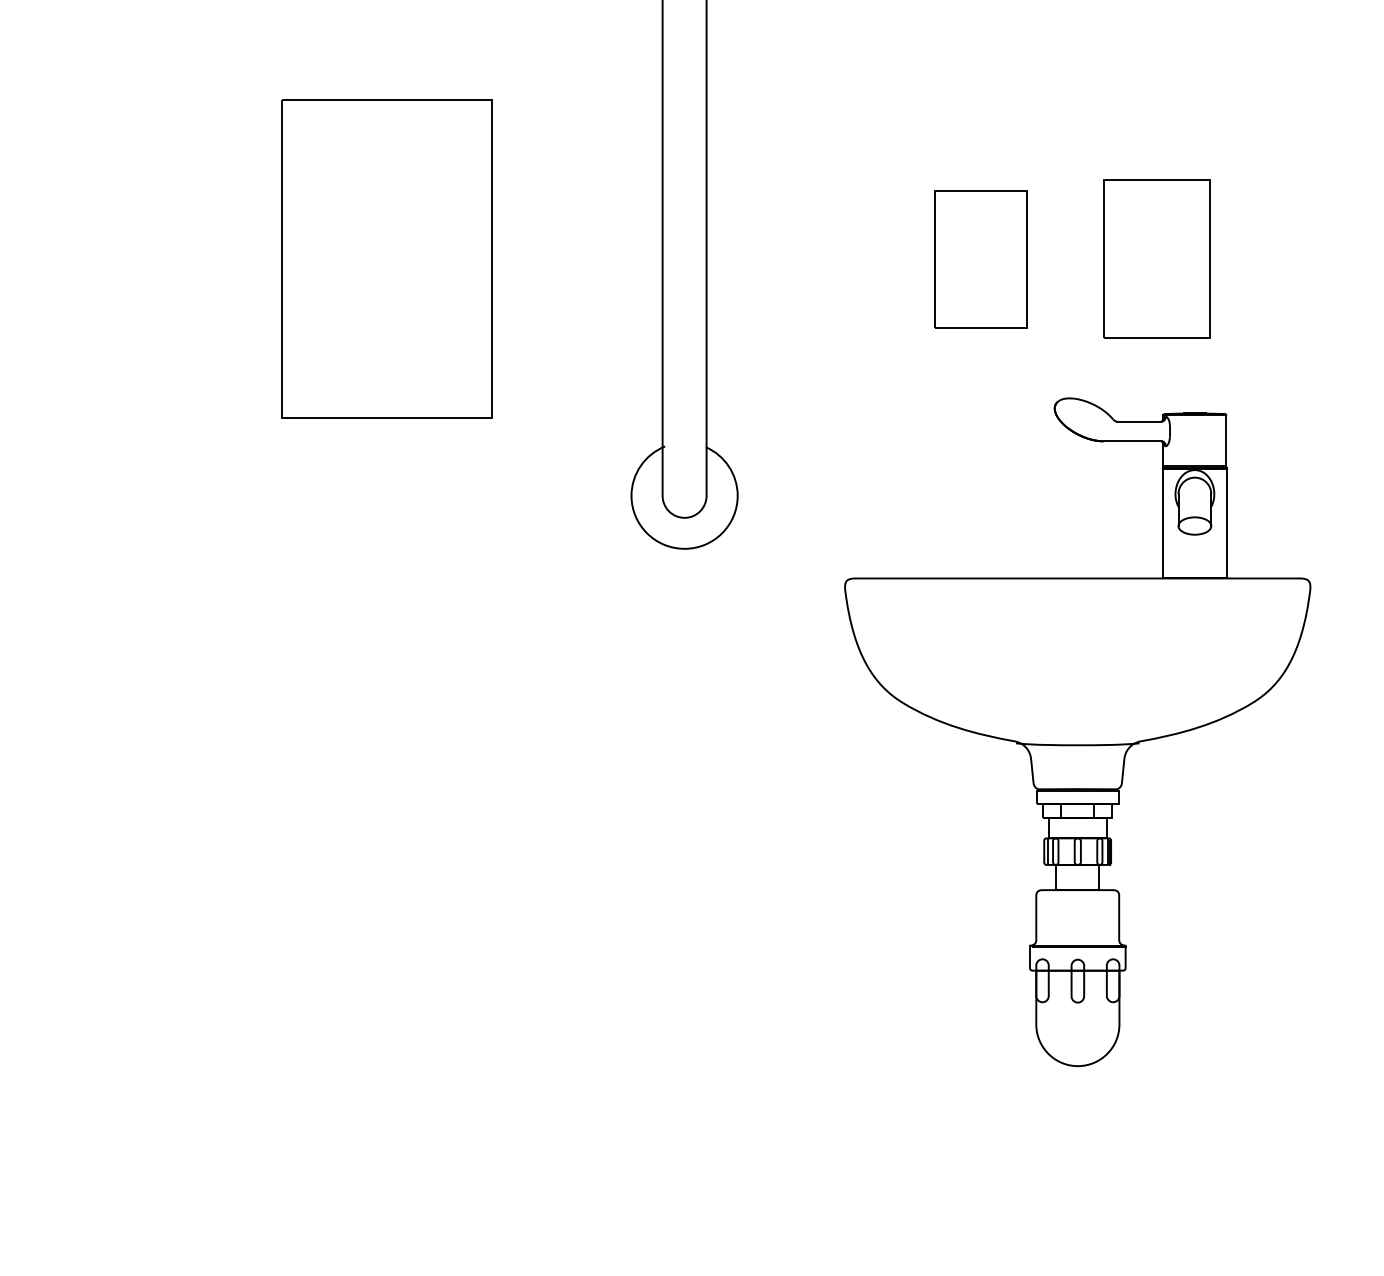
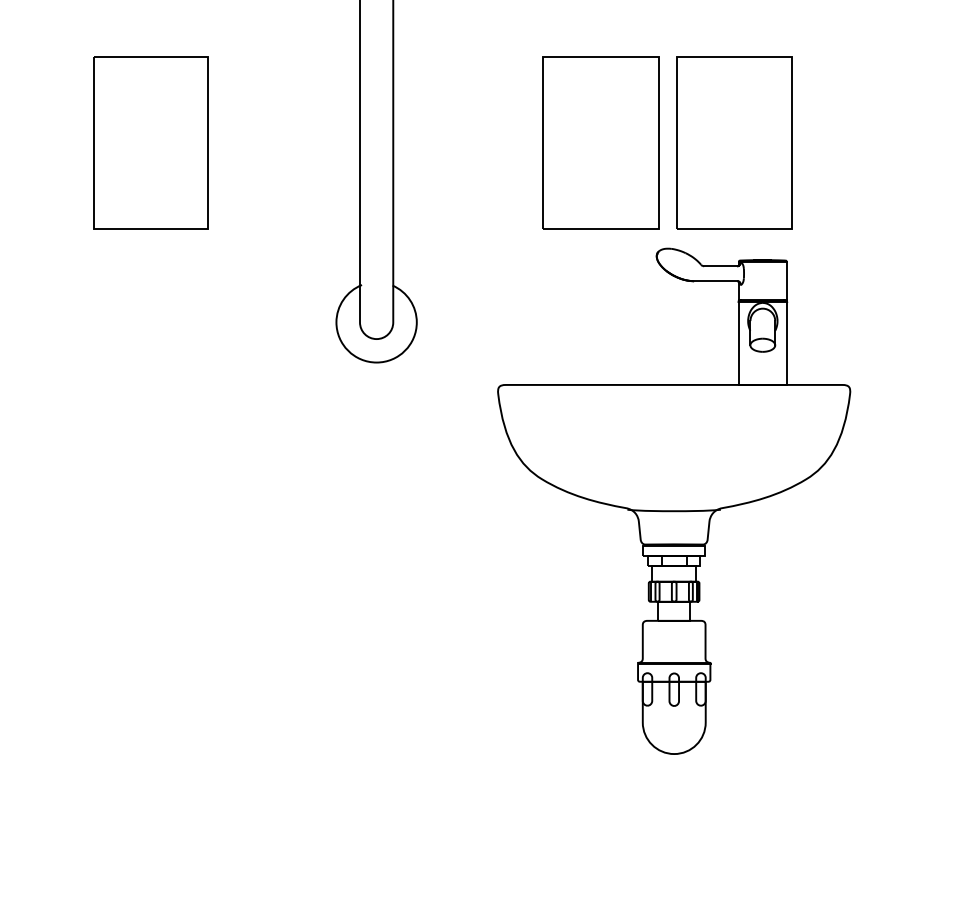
part: (386, 258) -> (151, 142), size x0.71
part: (1157, 258) -> (734, 142), size x1.43
part: (980, 259) -> (600, 143), size x1.67

